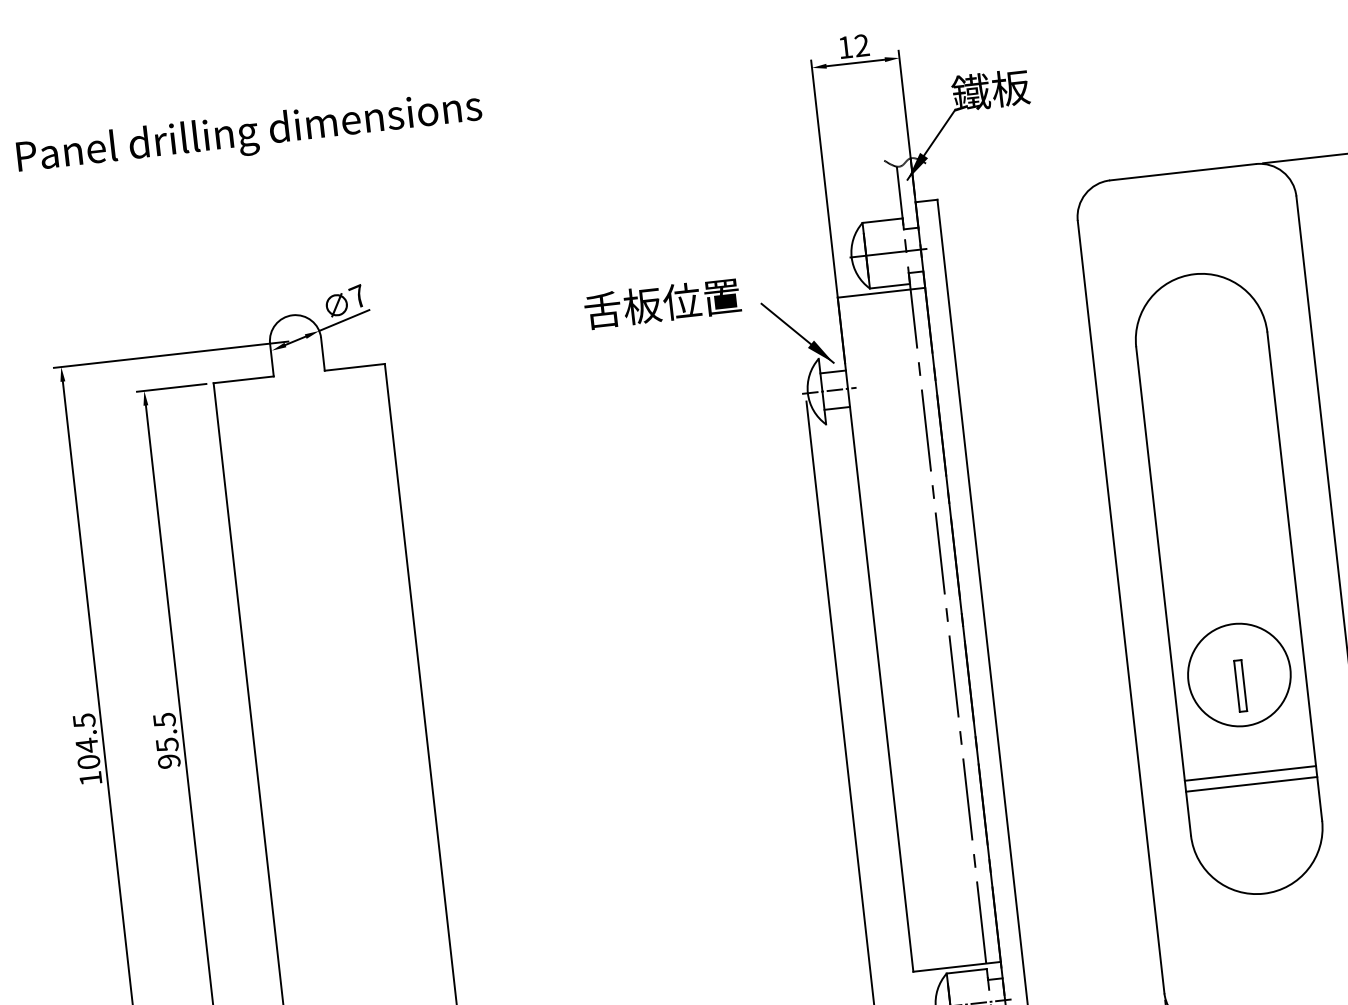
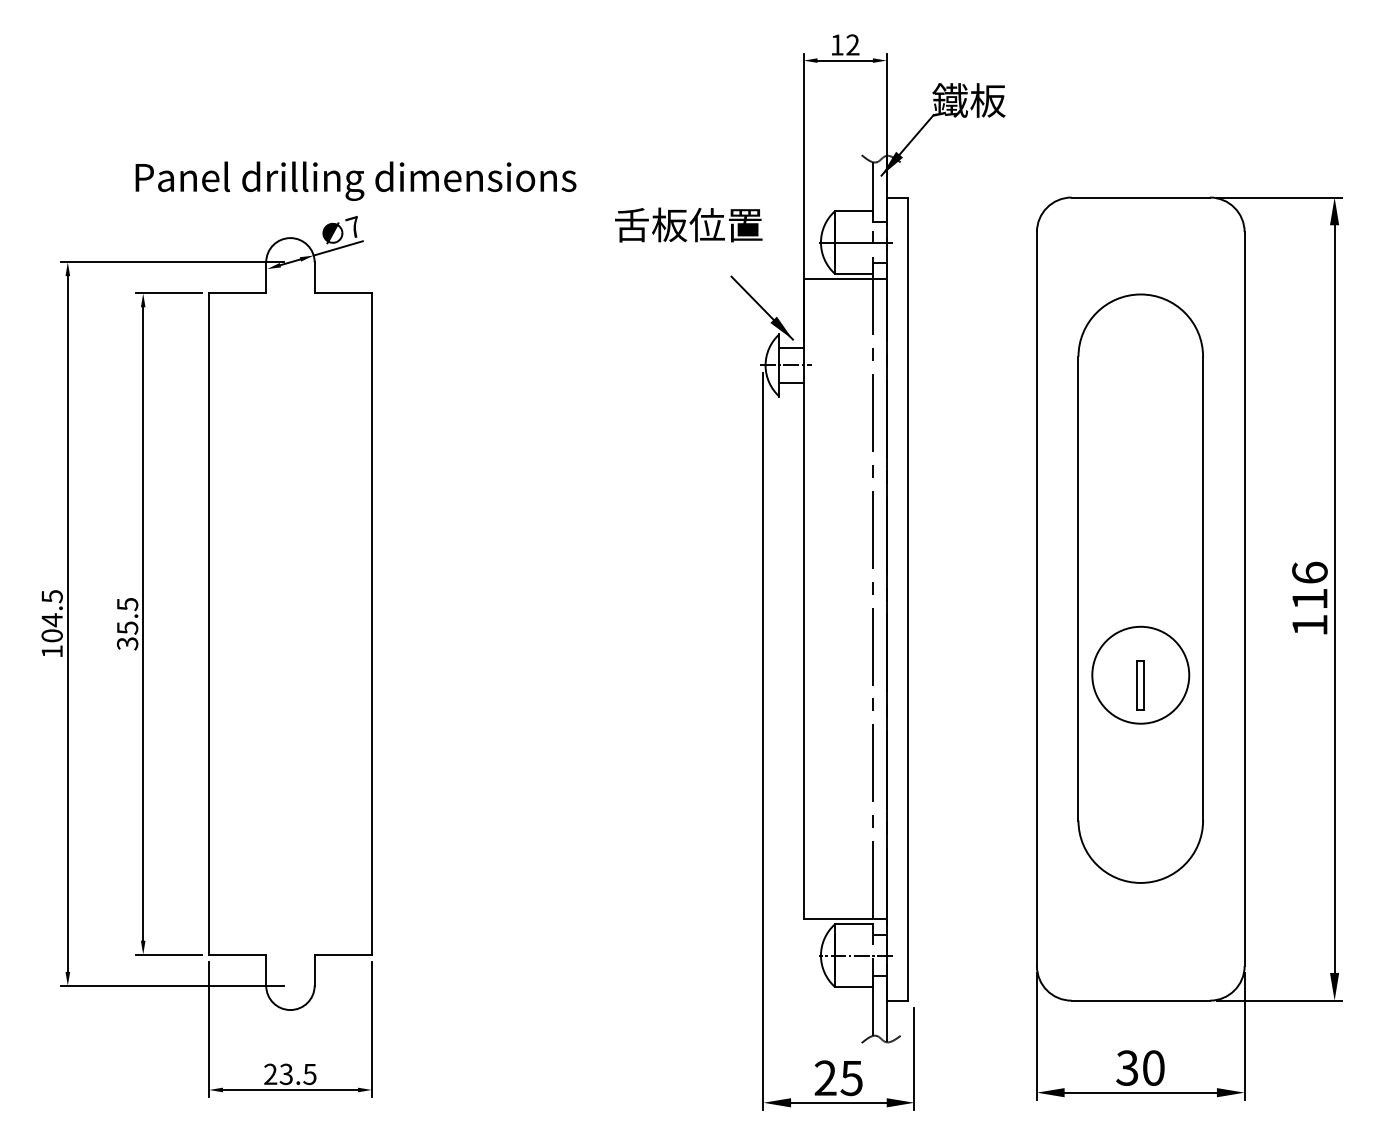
text: (249, 134) -> (355, 180), moved
text: (662, 303) -> (688, 224), moved
text: (169, 761) -> (127, 643), 95.5 -> 35.5
line: (1250, 773) -> (1140, 768), removed
line: (1251, 784) -> (1140, 779), removed

